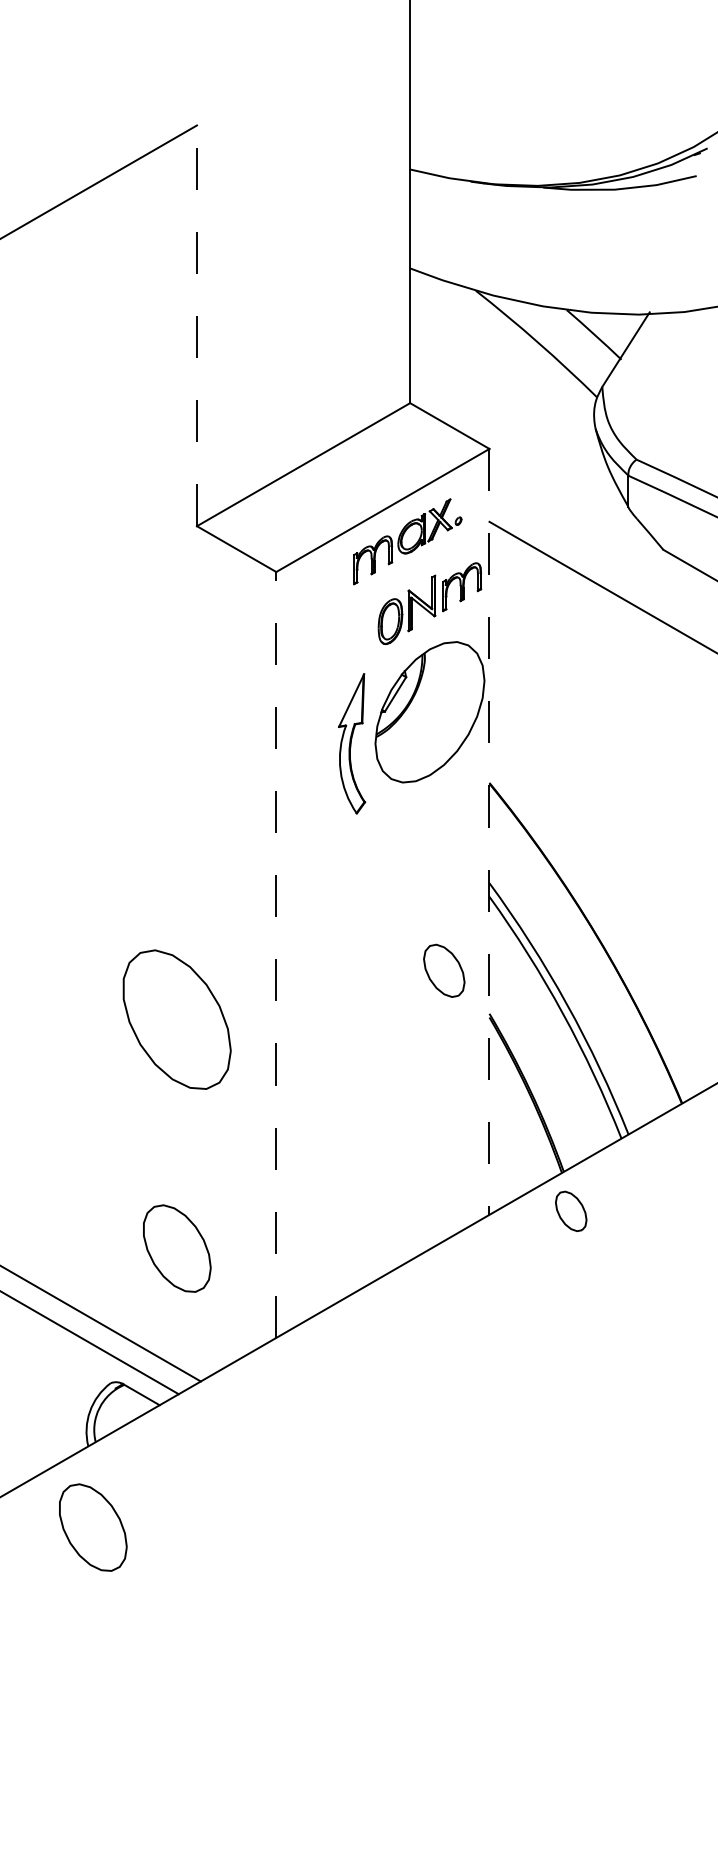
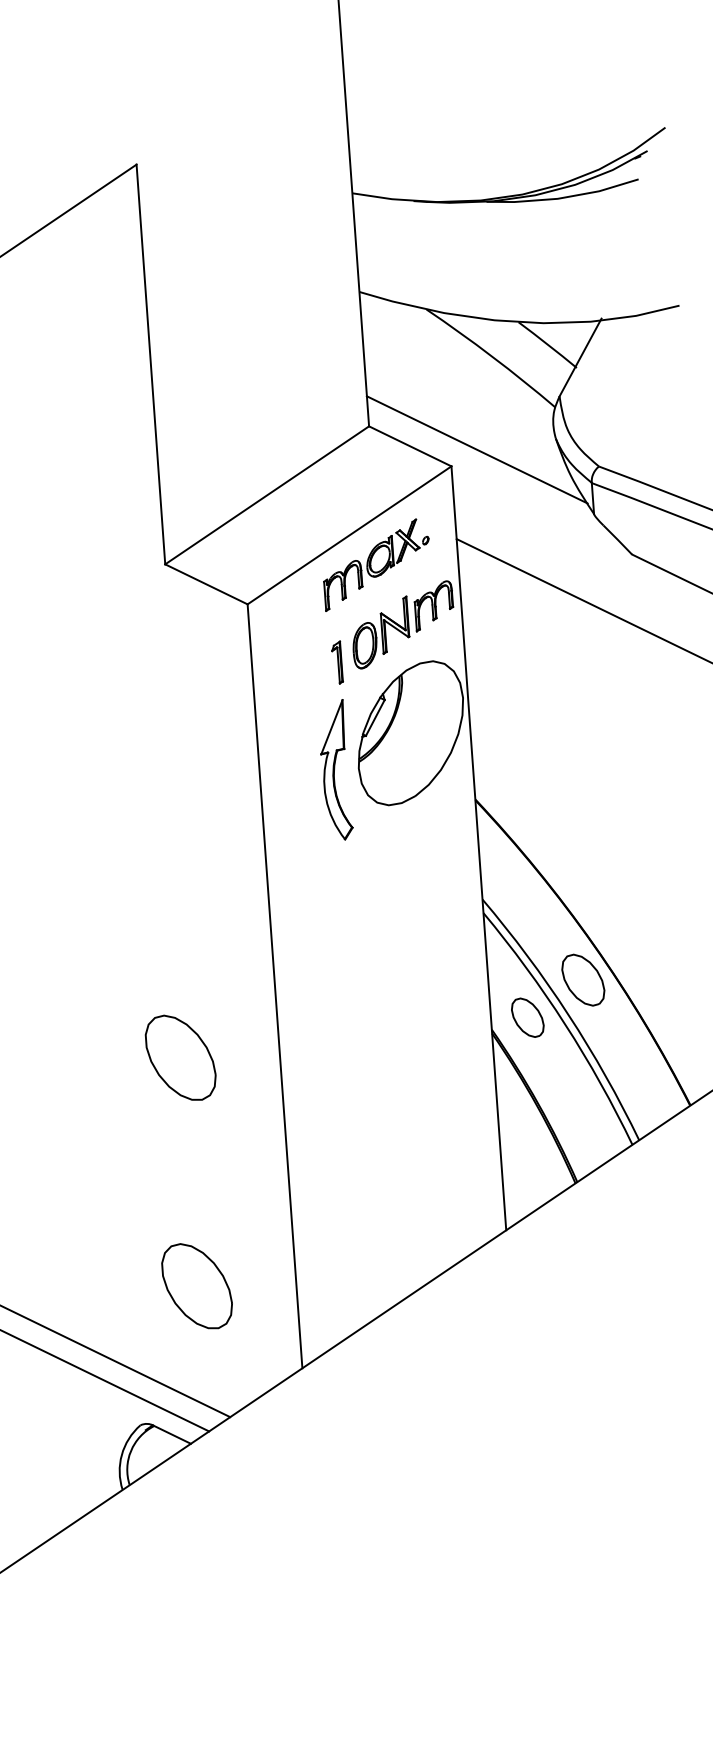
line: (196, 325) -> (150, 364), dashed -> solid
line: (516, 434) -> (477, 450), added
part: (361, 636) -> (337, 662), added
line: (489, 831) -> (478, 847), dashed -> solid
line: (276, 954) -> (275, 985), dashed -> solid
part: (444, 970) -> (583, 979), moved
part: (177, 1019) -> (181, 1057), size x0.62
part: (571, 1211) -> (528, 1017), moved
part: (93, 1527) -> (133, 1570), removed

